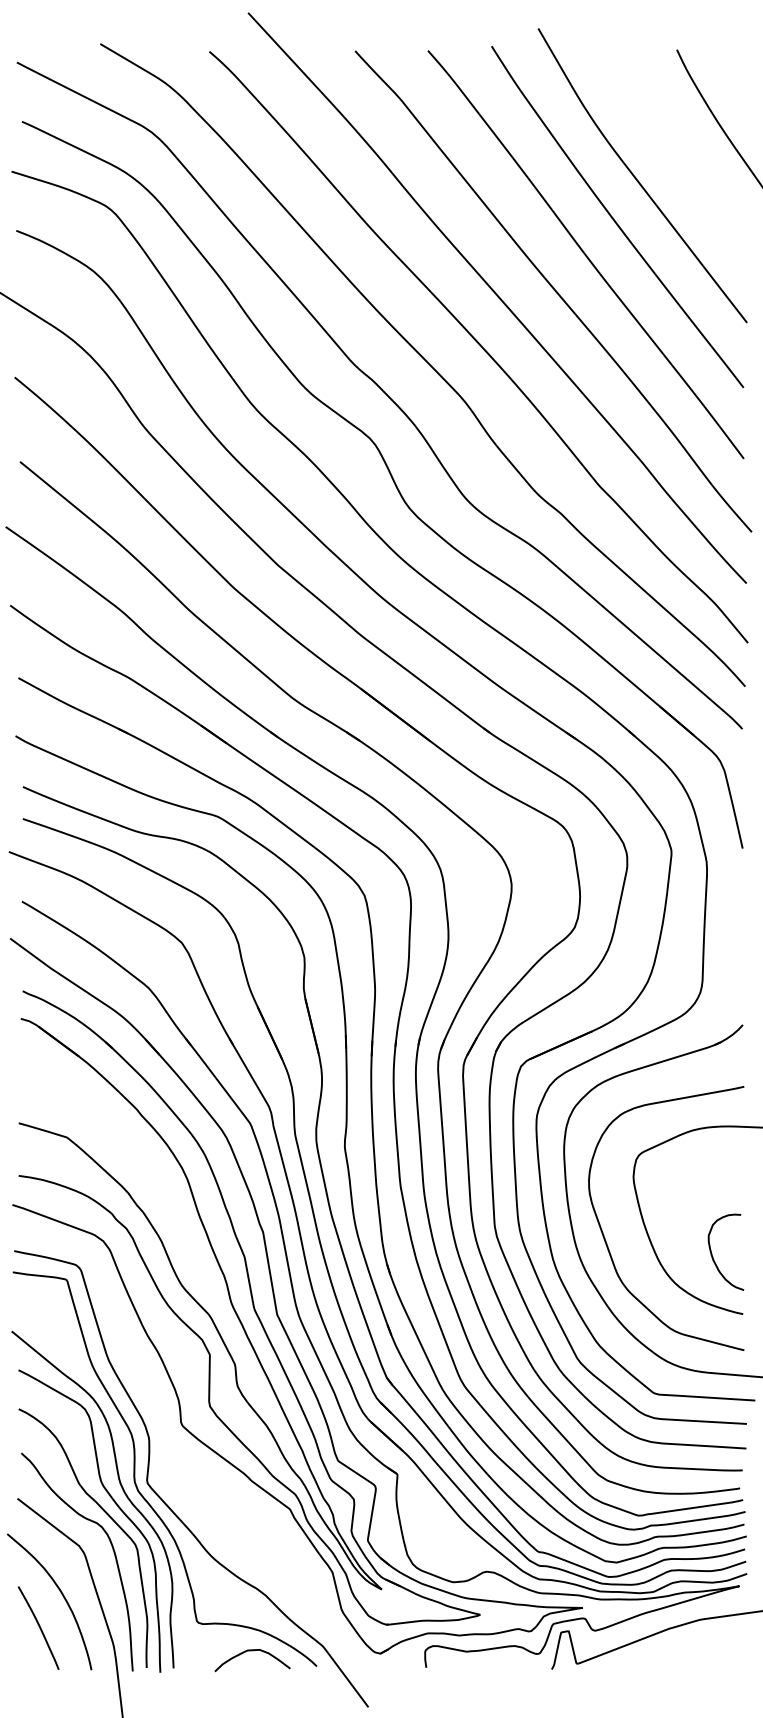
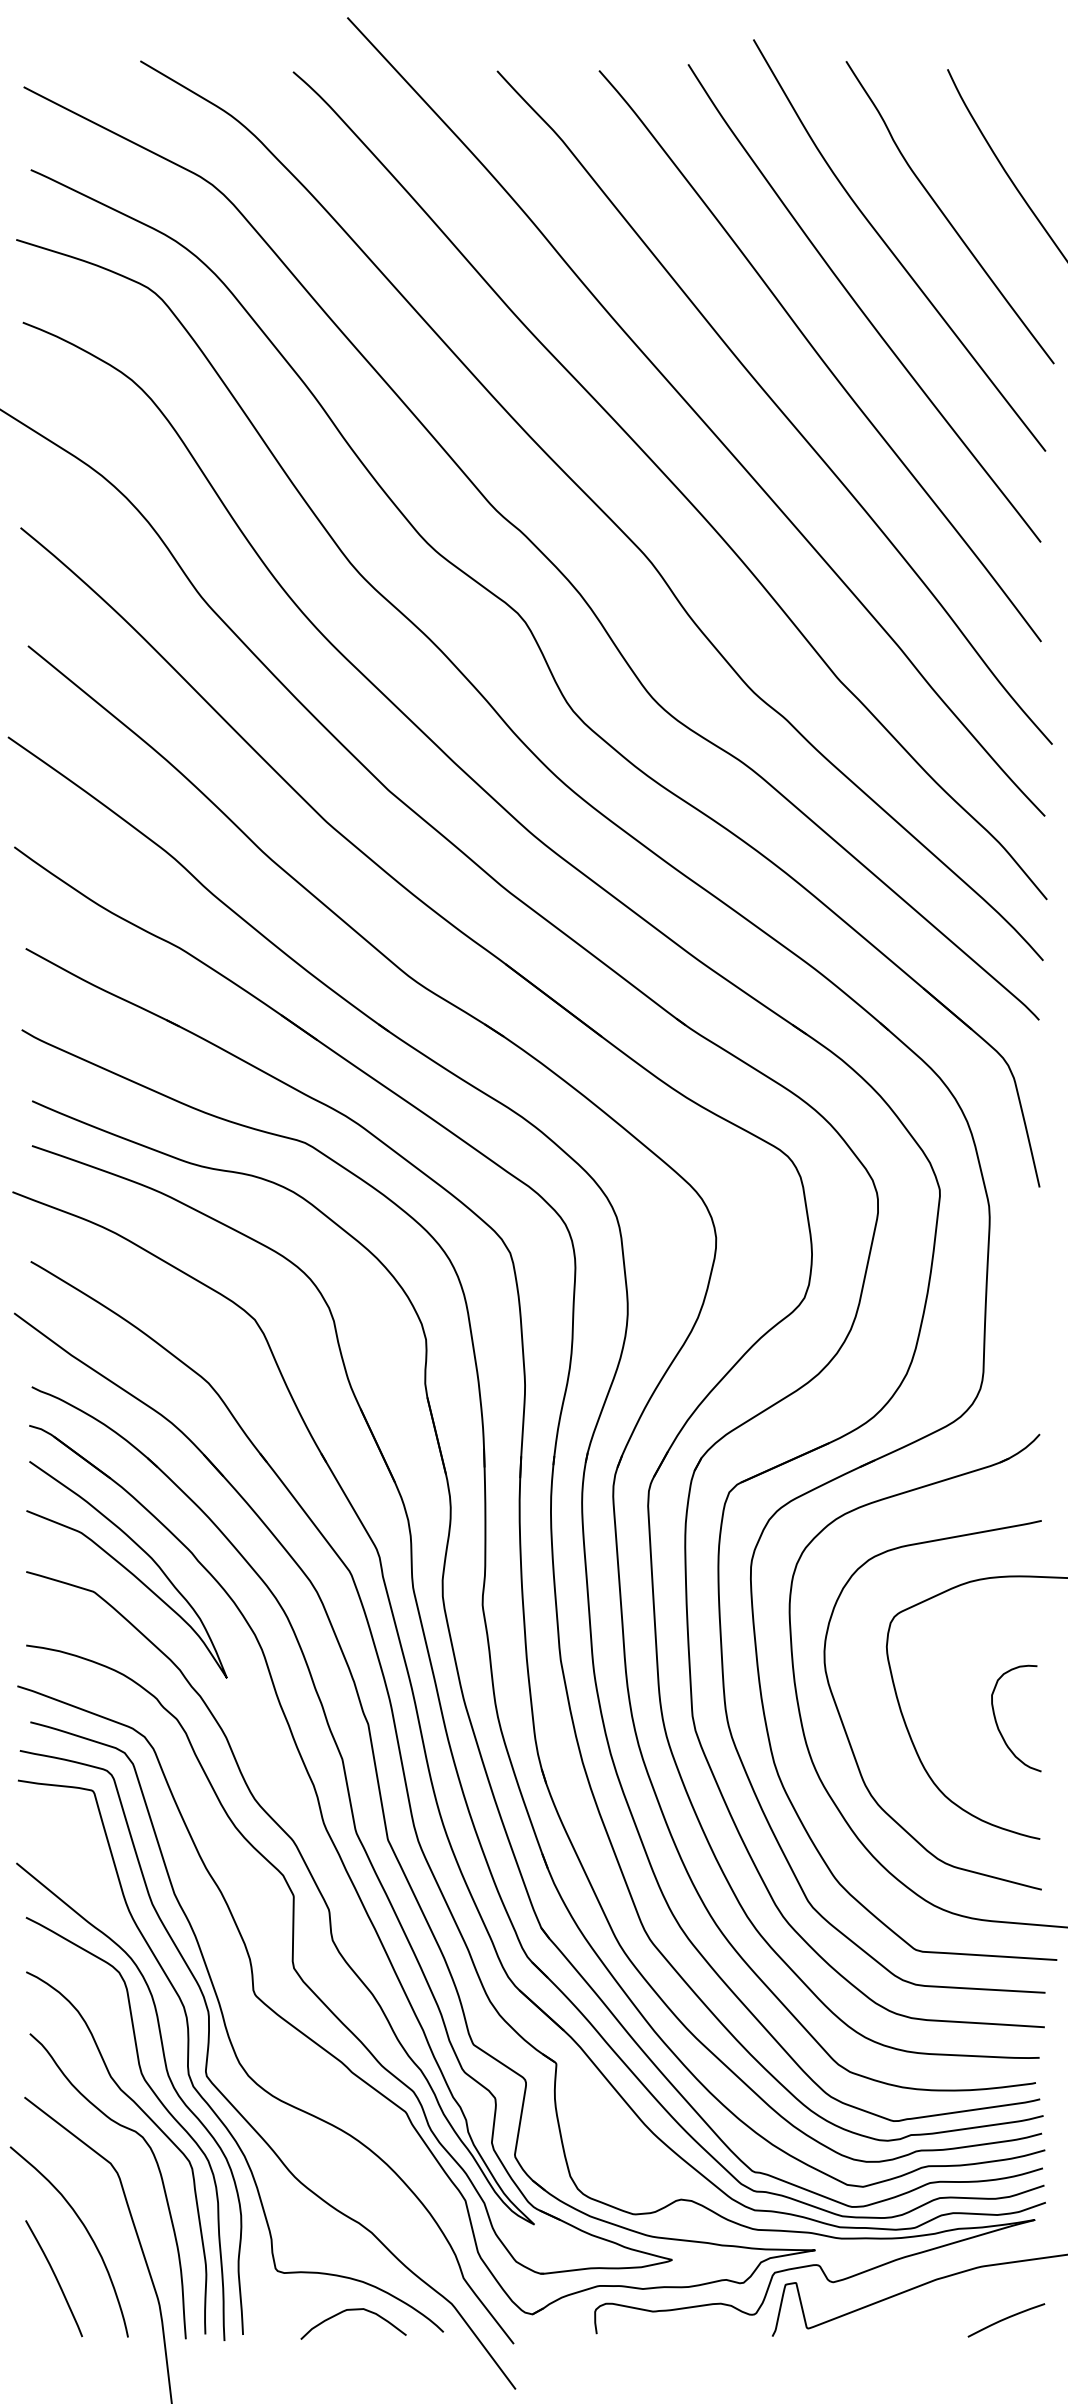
curve: (675, 154) -> (945, 215), added
curve: (90, 1121) -> (126, 1569), added
curve: (713, 1257) -> (998, 1725), moved
curve: (167, 1463) -> (234, 2048), added
curve: (719, 1657) -> (1006, 2319), added

